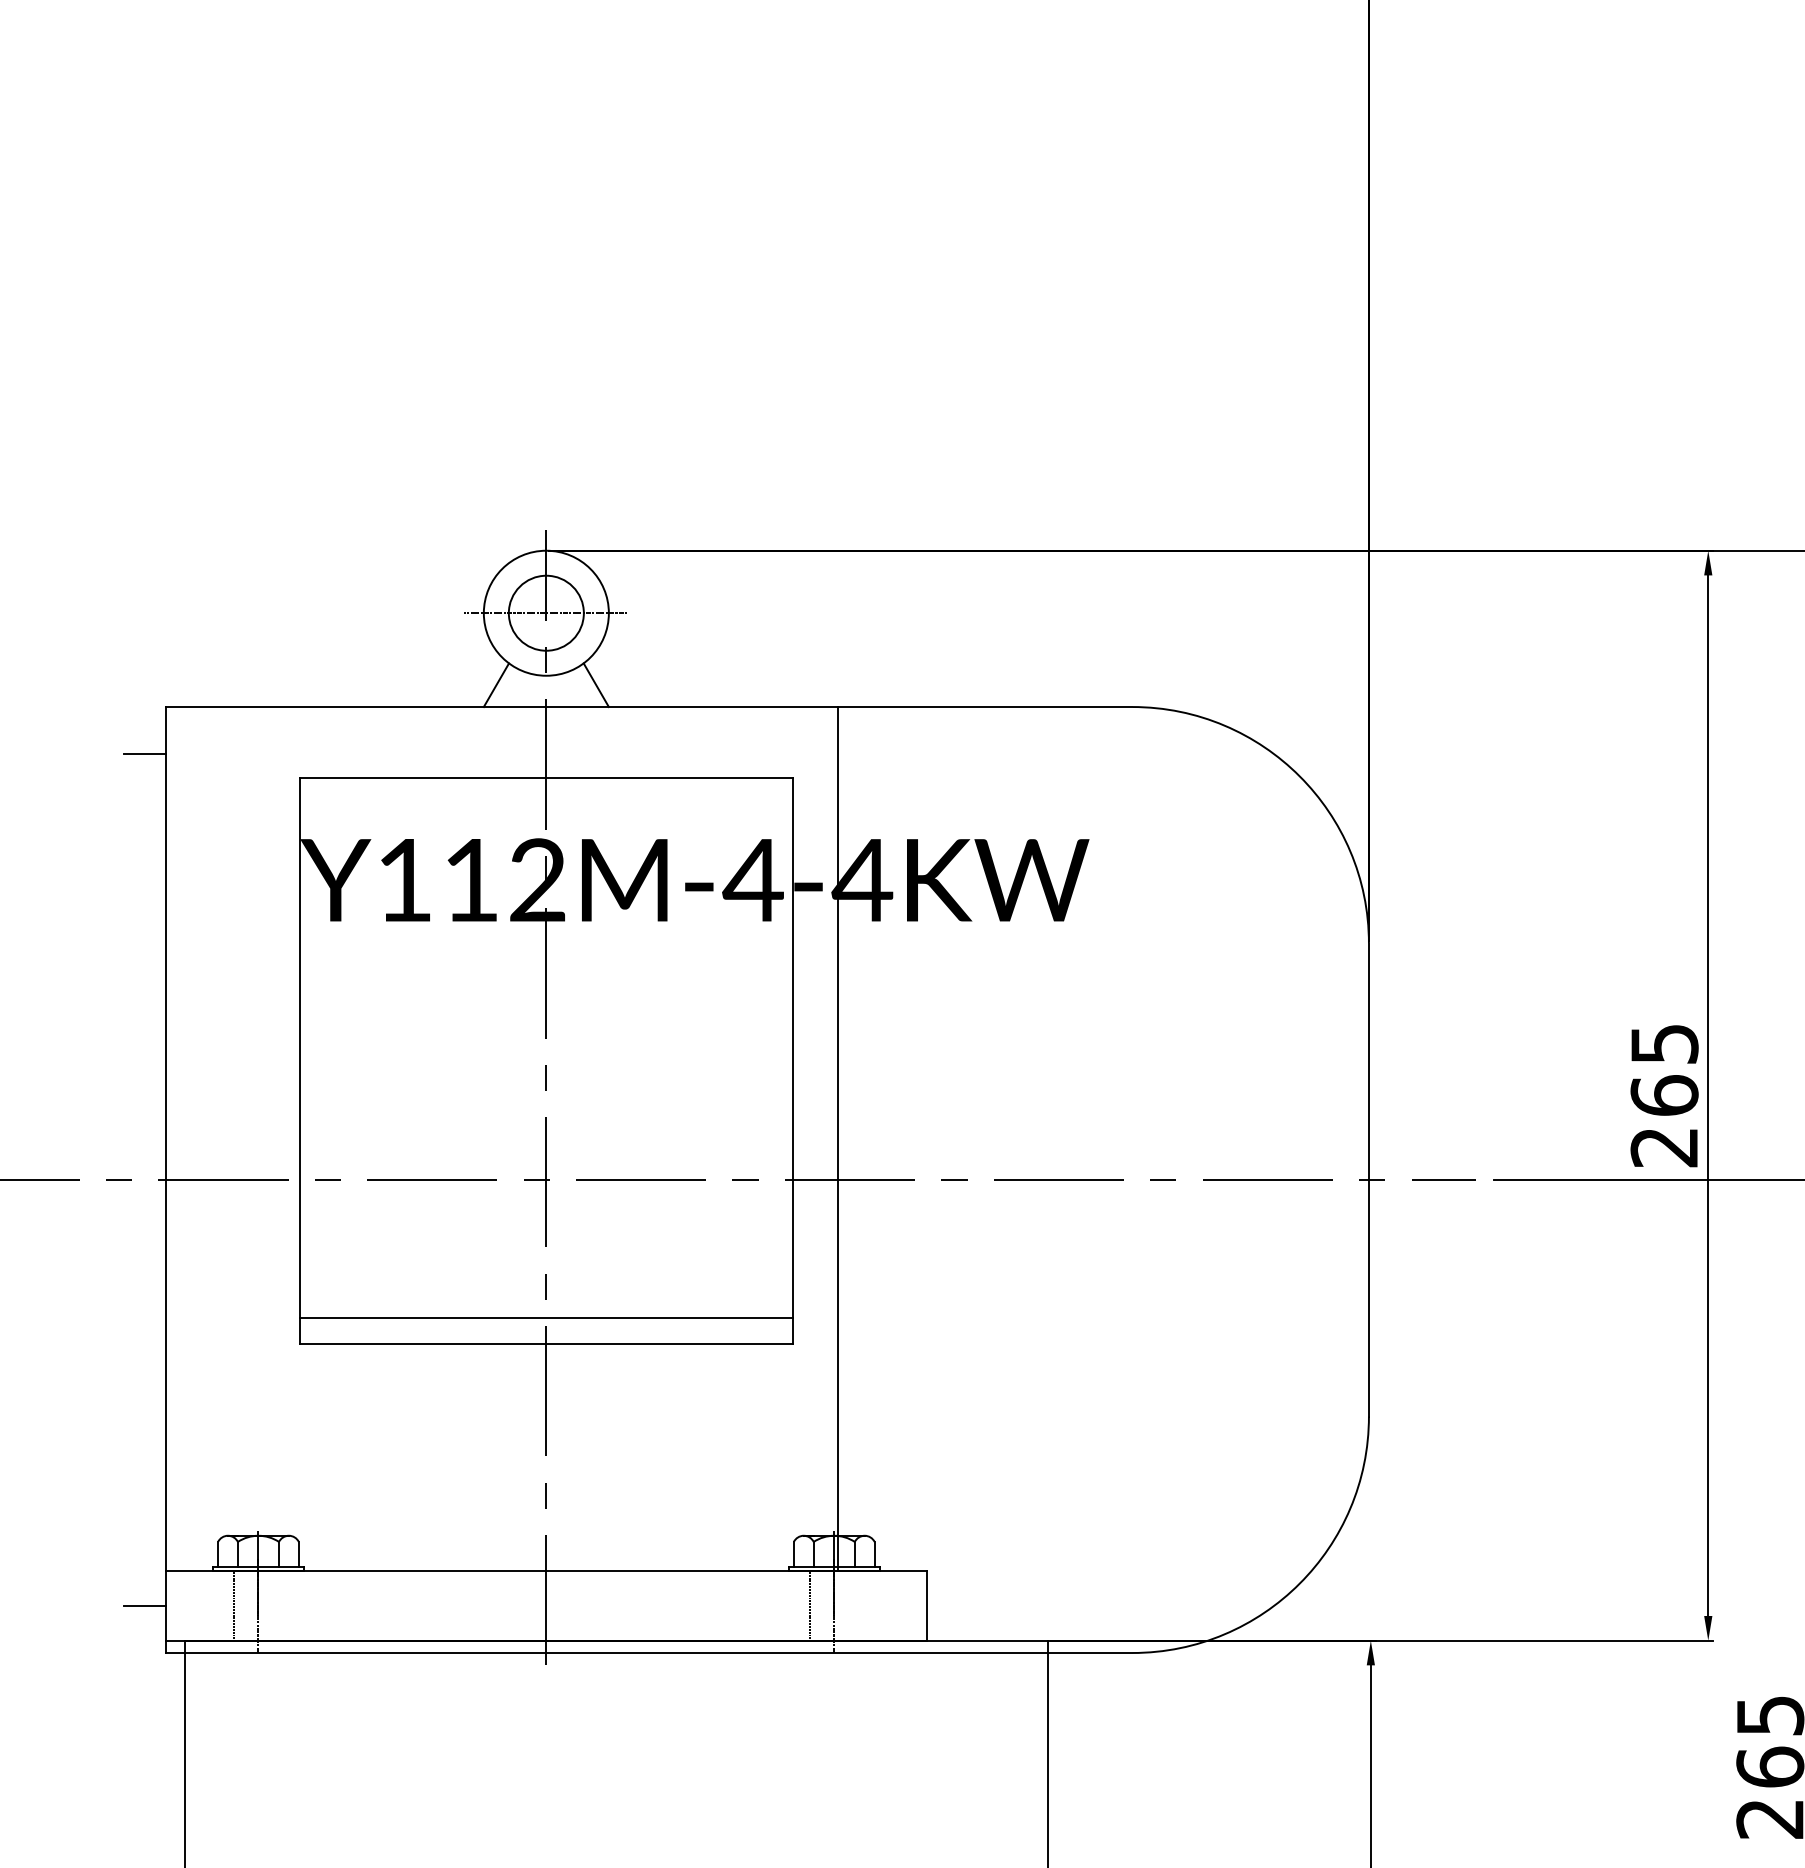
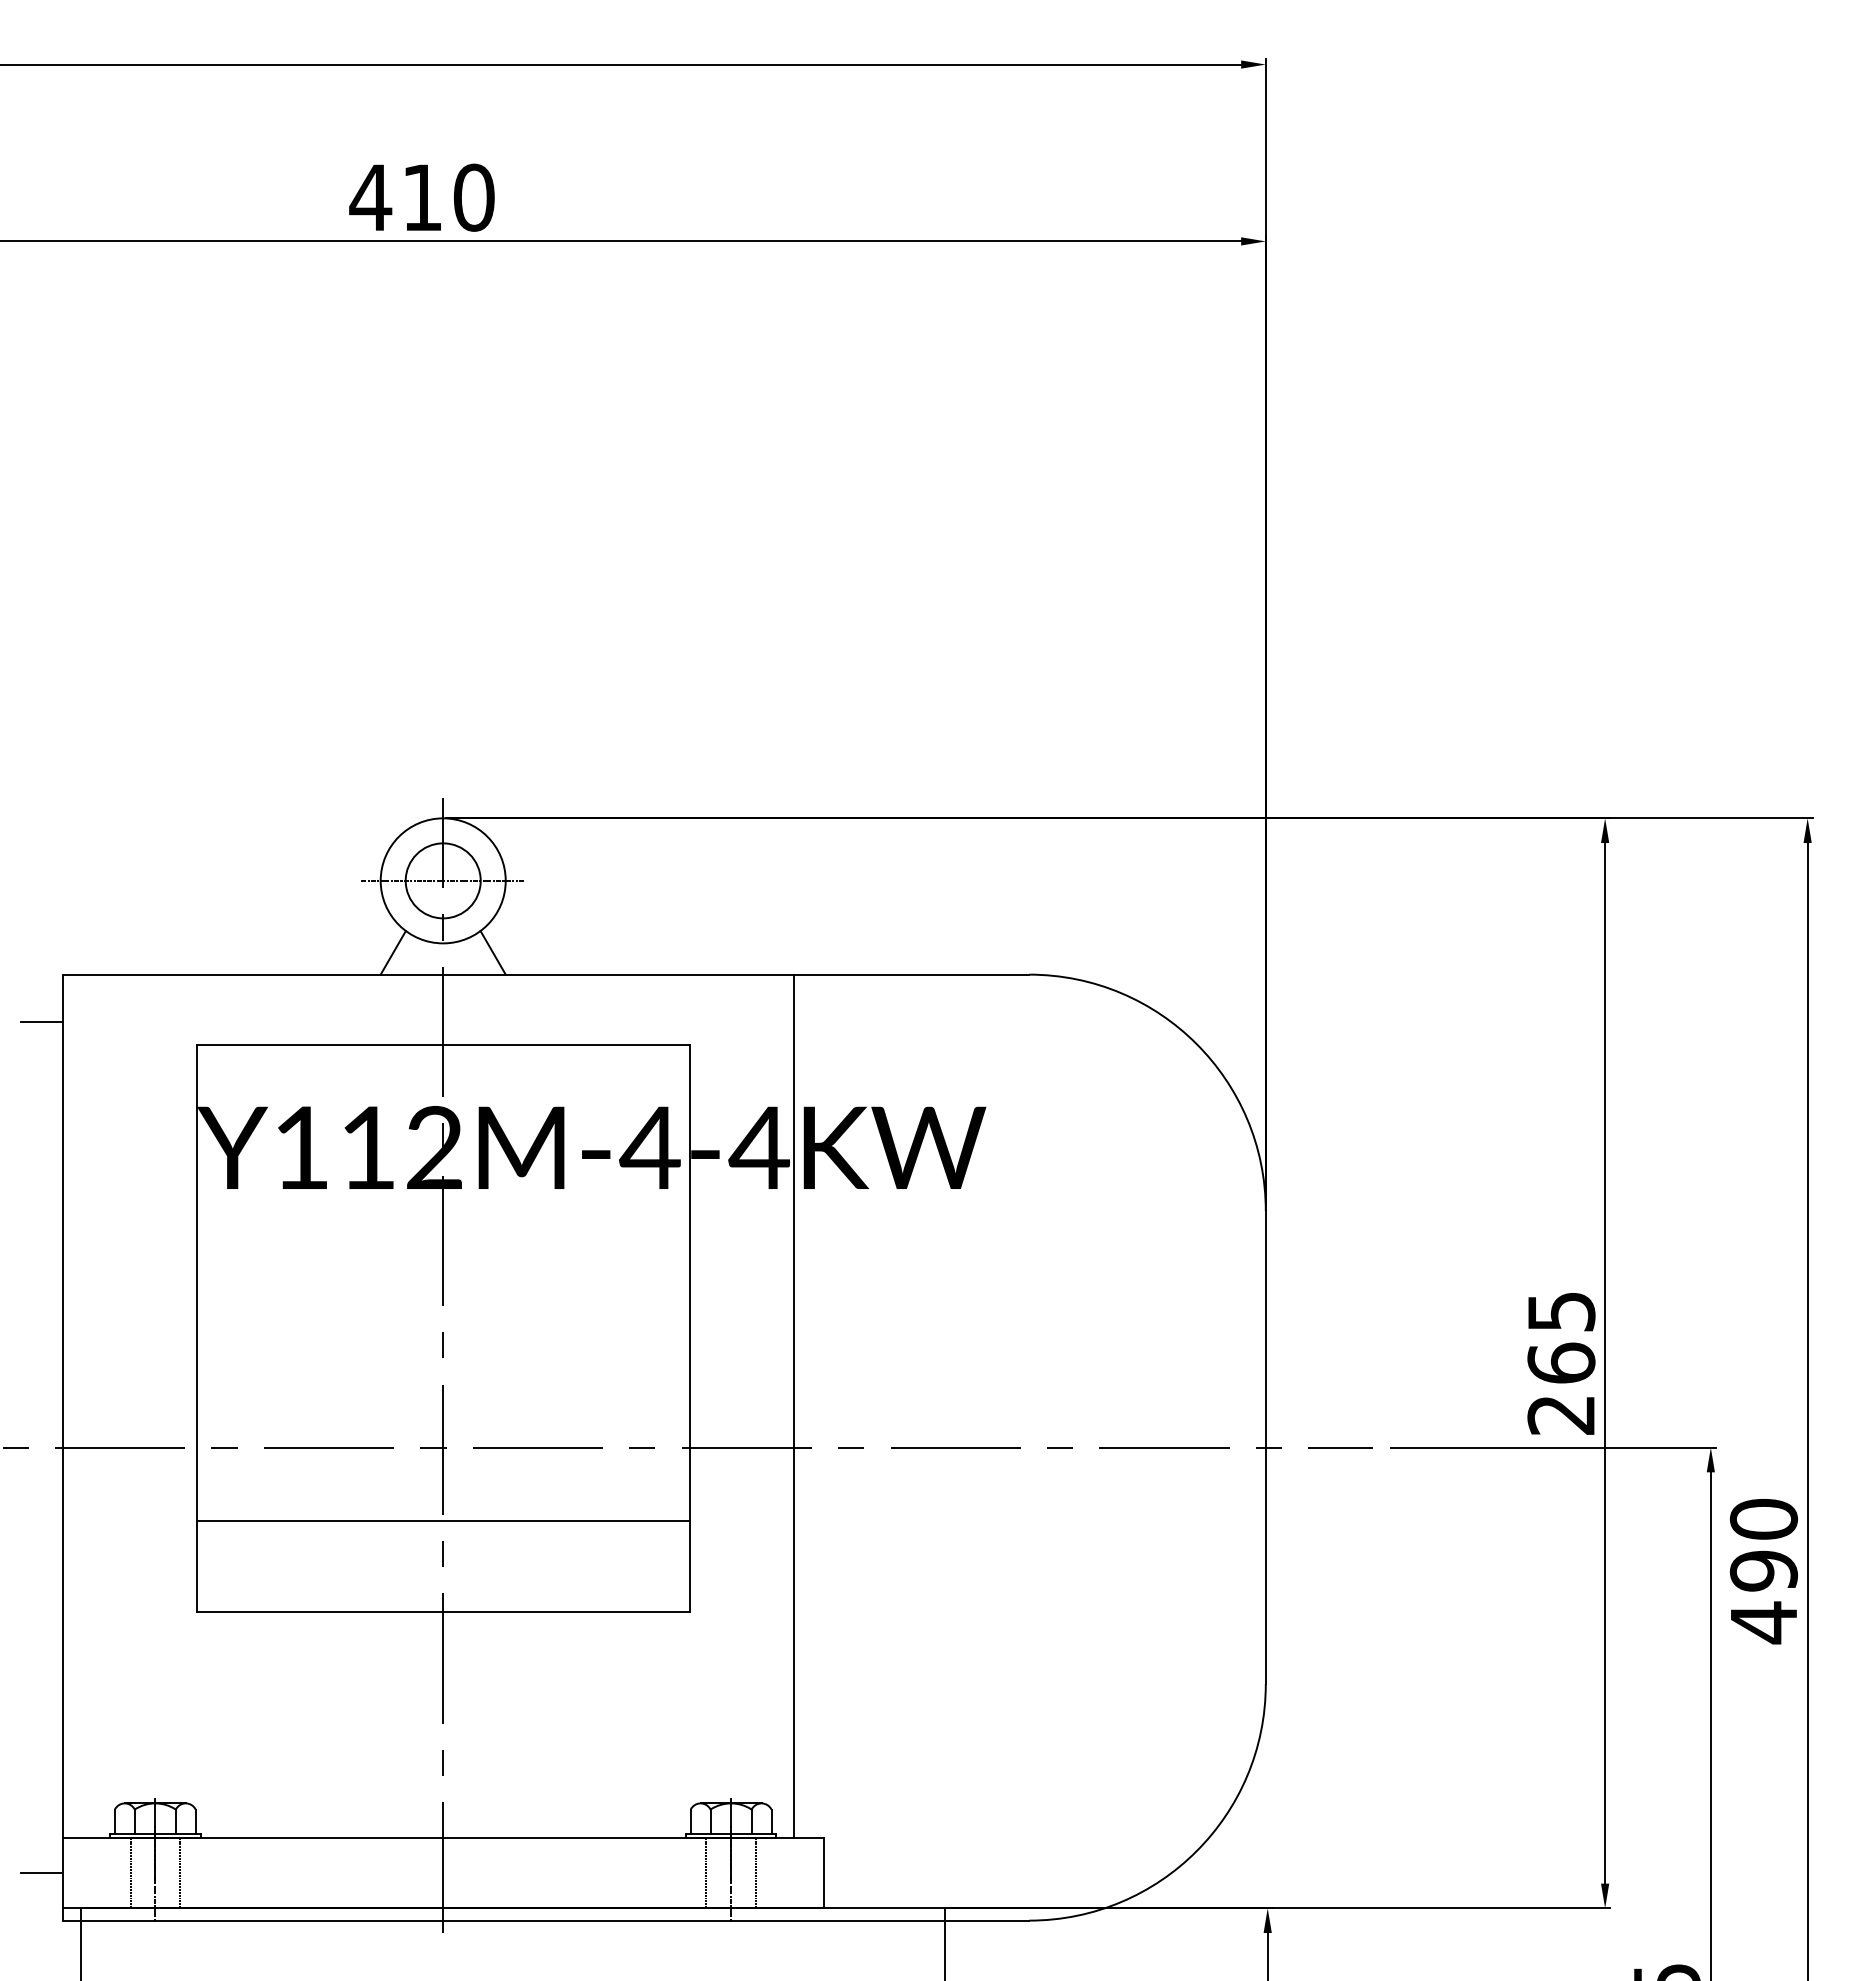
line: (838, 1138) -> (794, 1406), moved
line: (545, 1317) -> (442, 1521), moved
line: (283, 1605) -> (180, 1873), added
line: (858, 1605) -> (755, 1873), added

